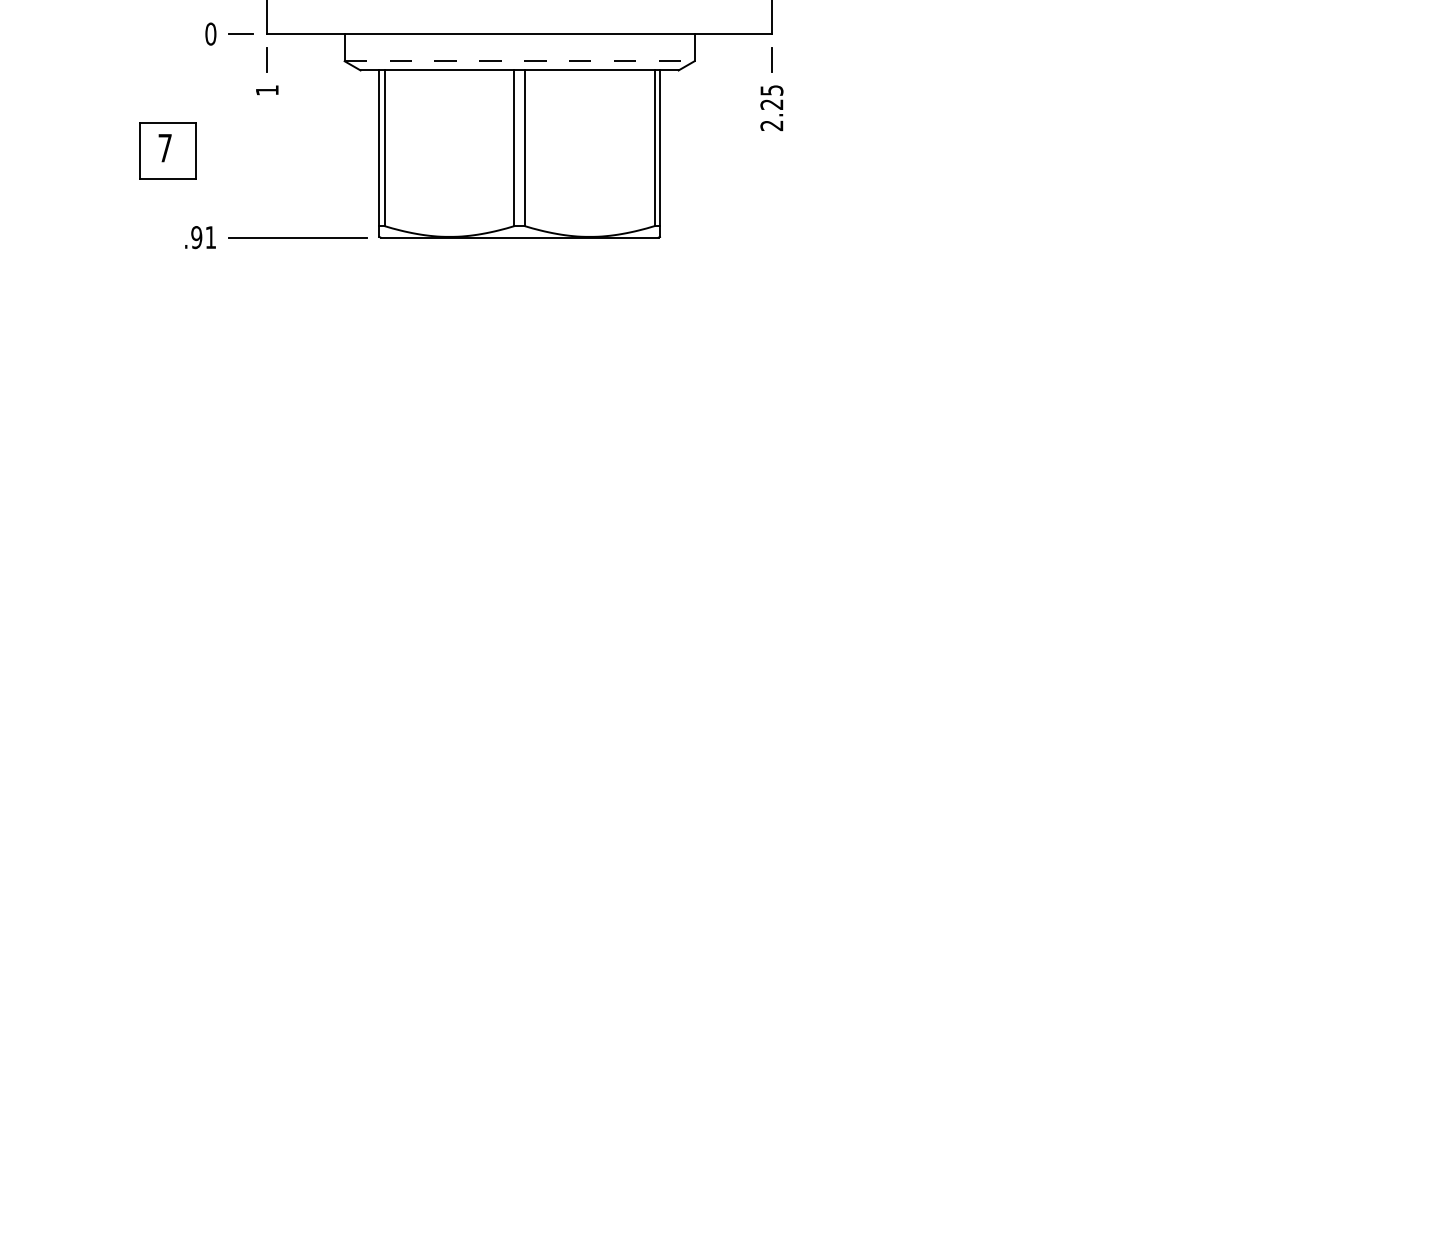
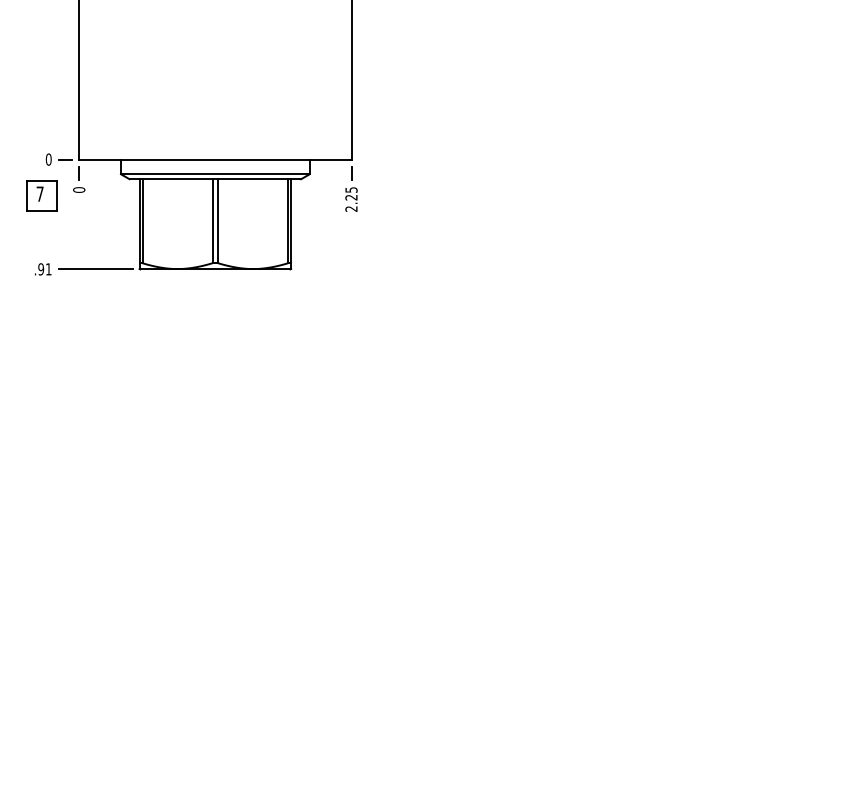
line: (519, 61) -> (215, 174), dashed -> solid
text: (267, 89) -> (79, 189), 1 -> 0
part: (167, 150) -> (41, 195), moved

